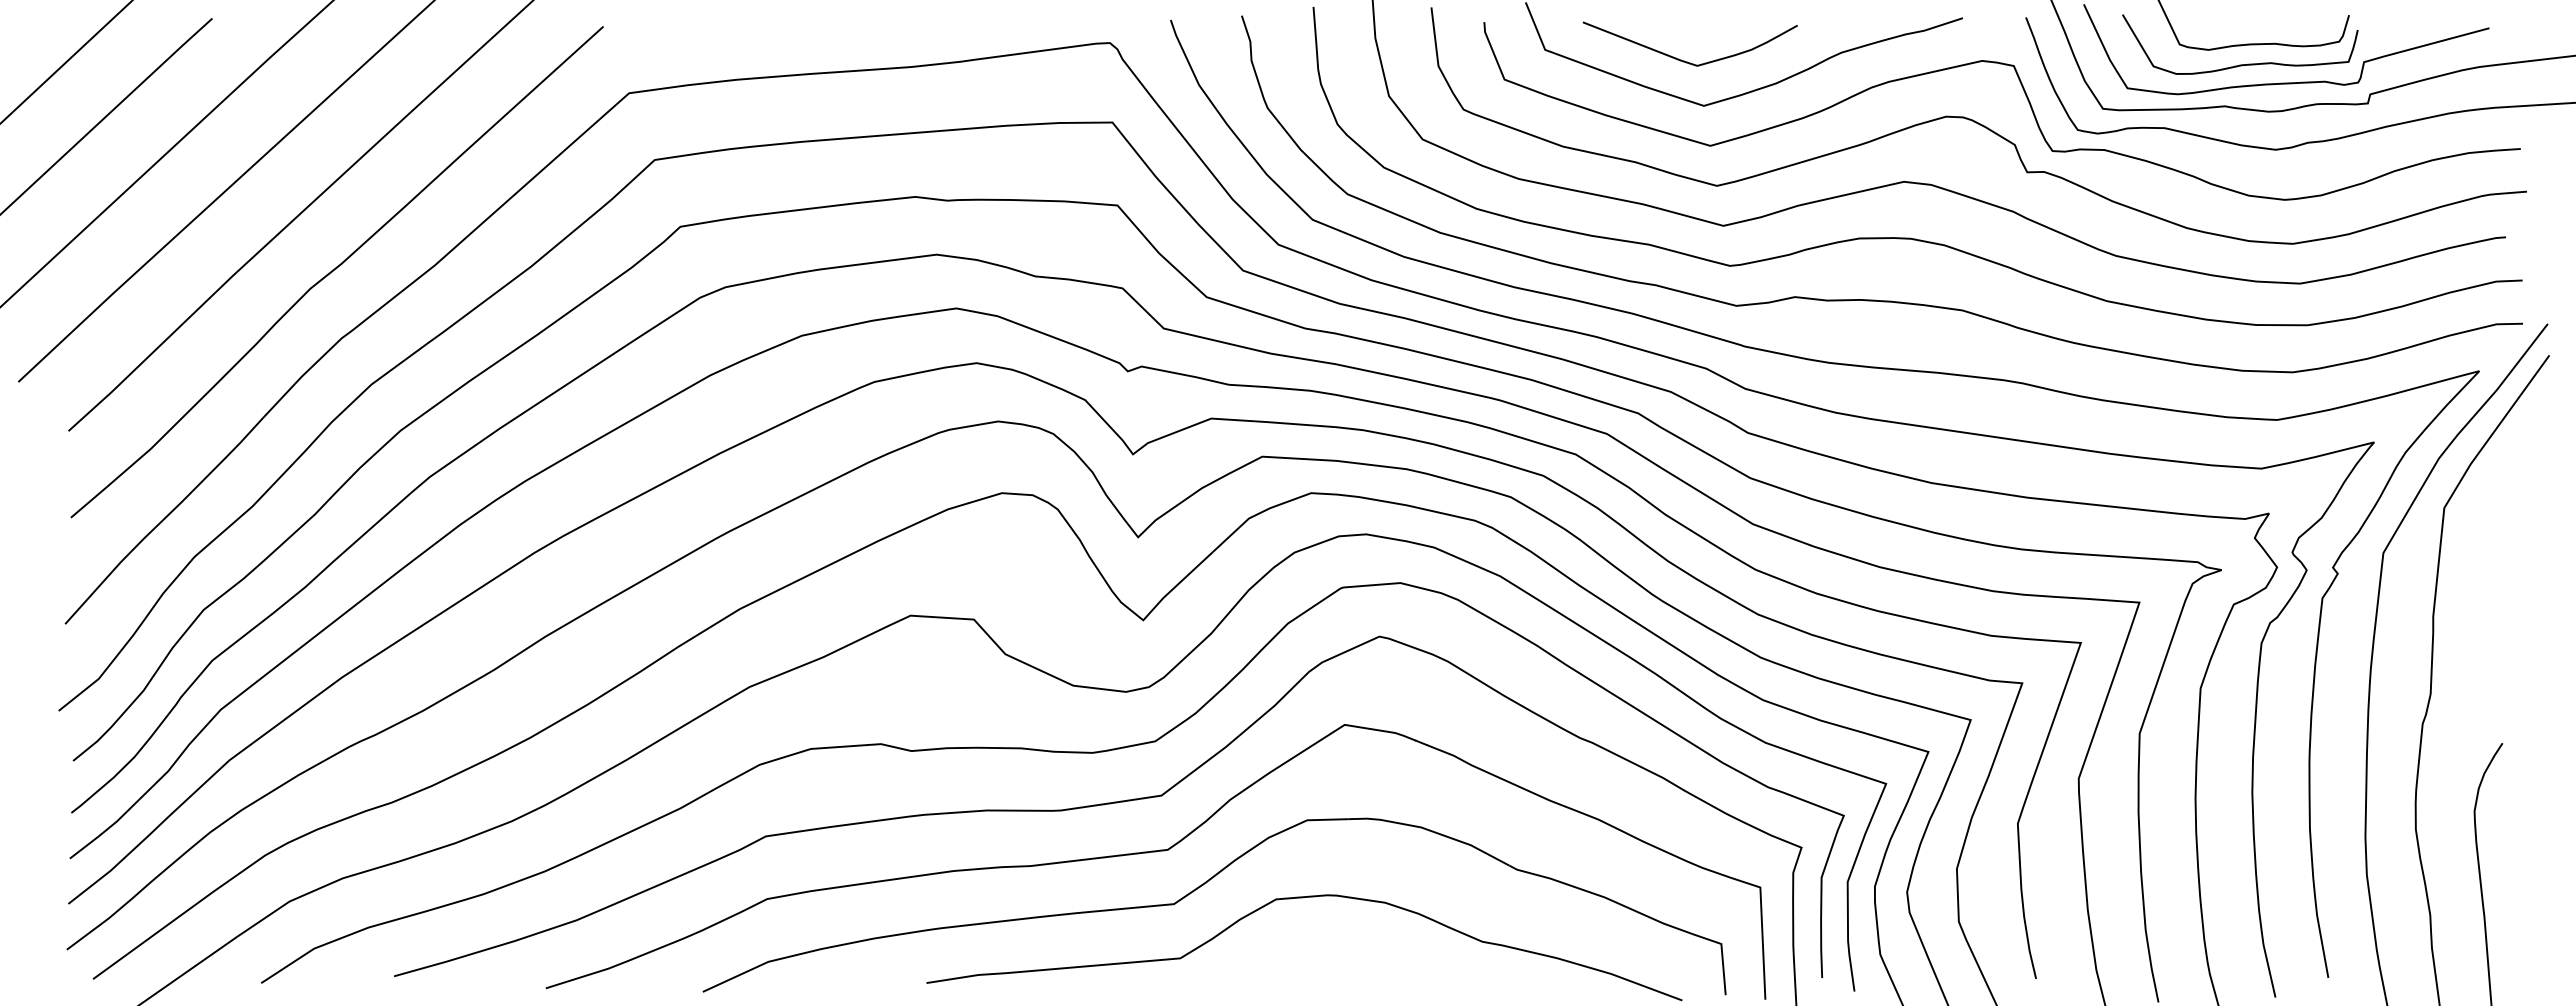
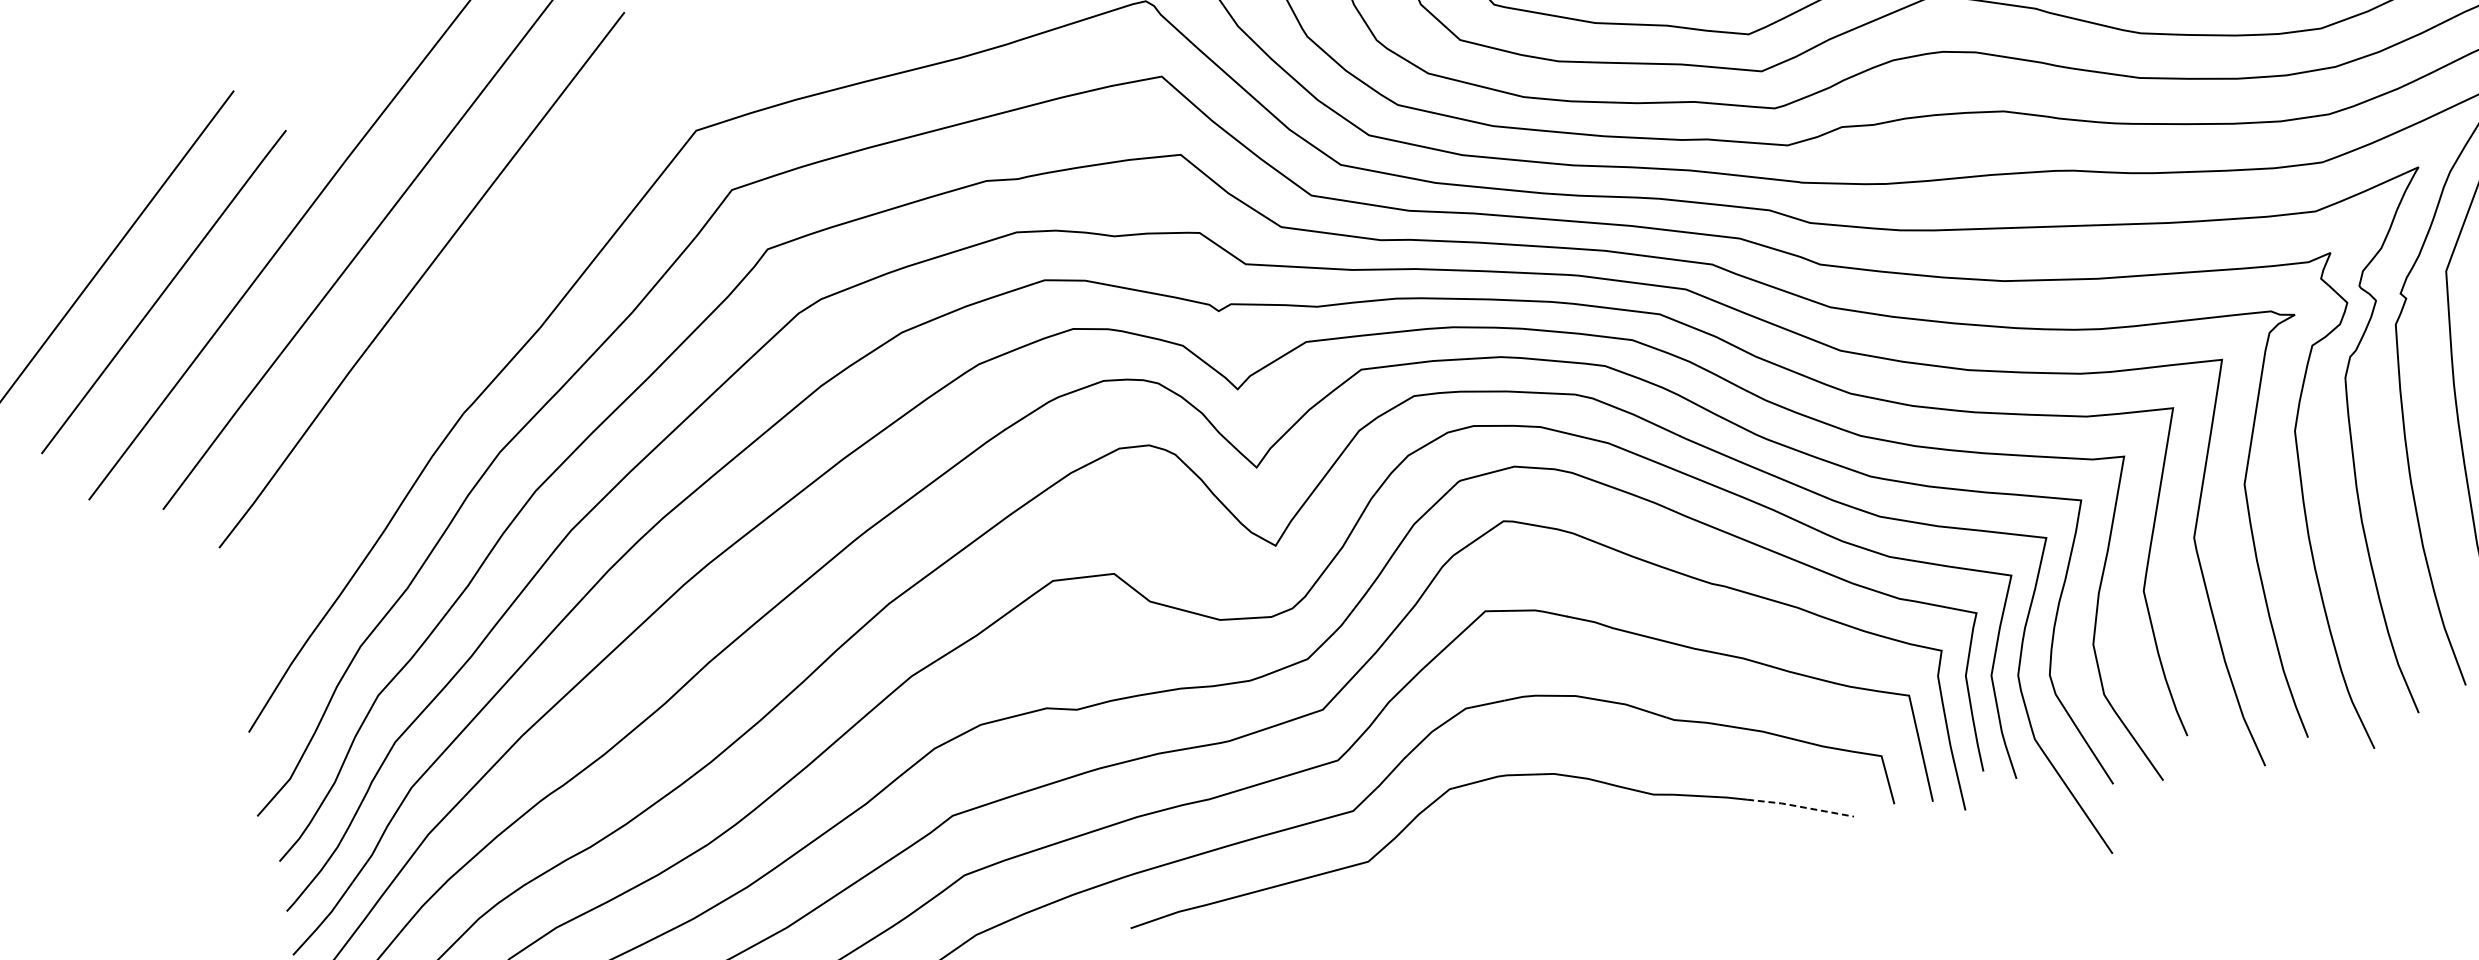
curve: (334, 270) -> (445, 349), removed
line: (1630, 980) -> (1801, 806), solid -> dashed

